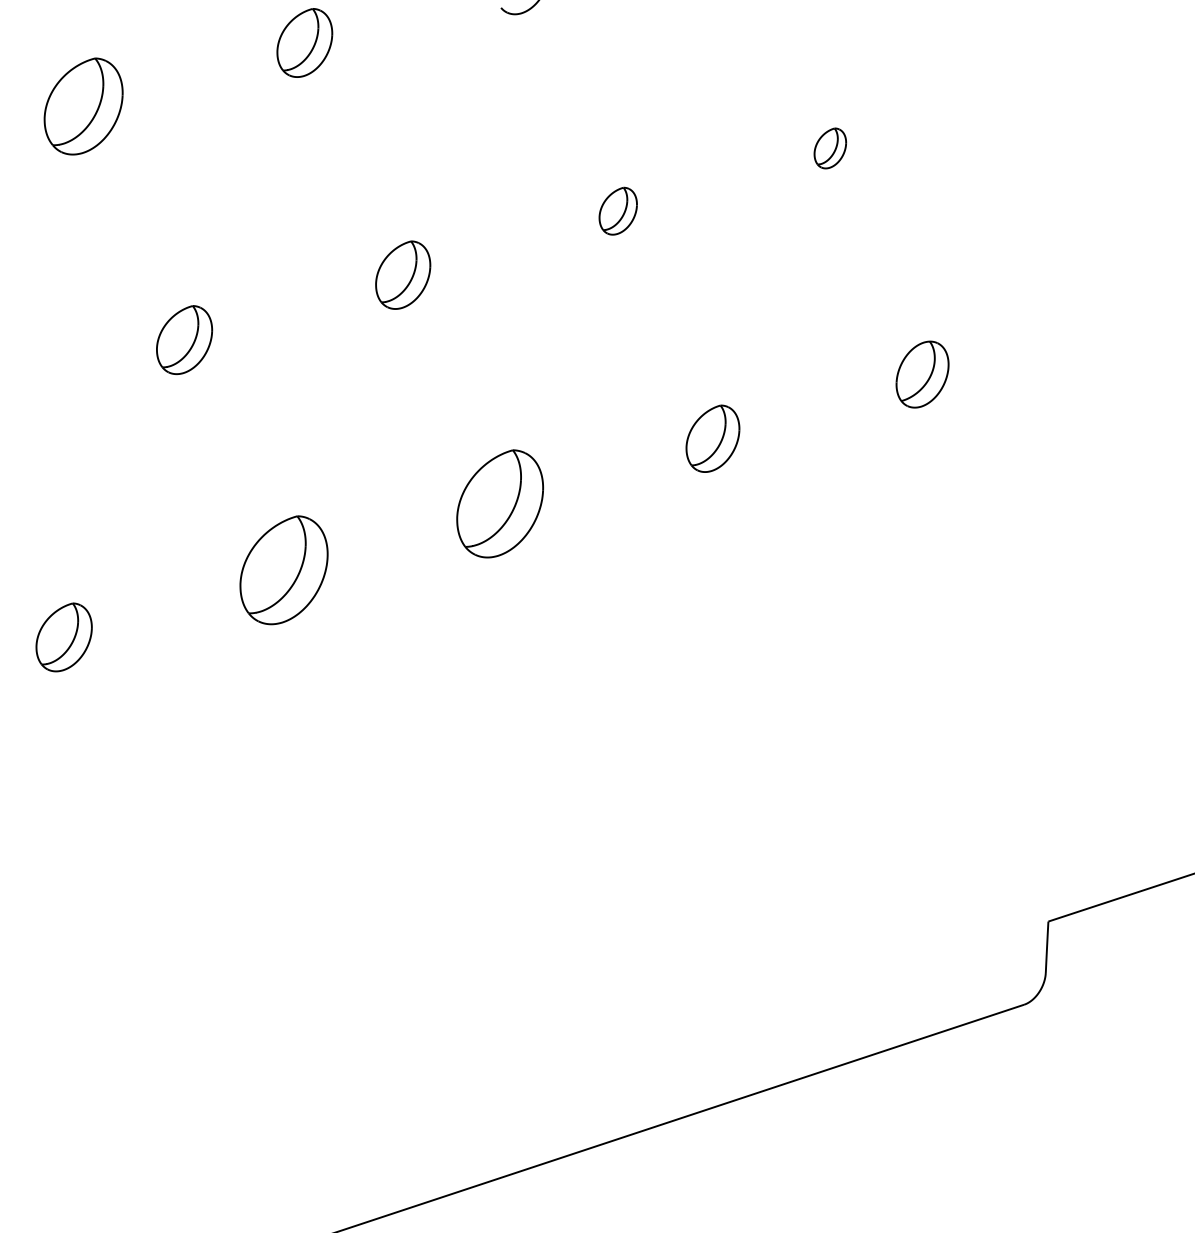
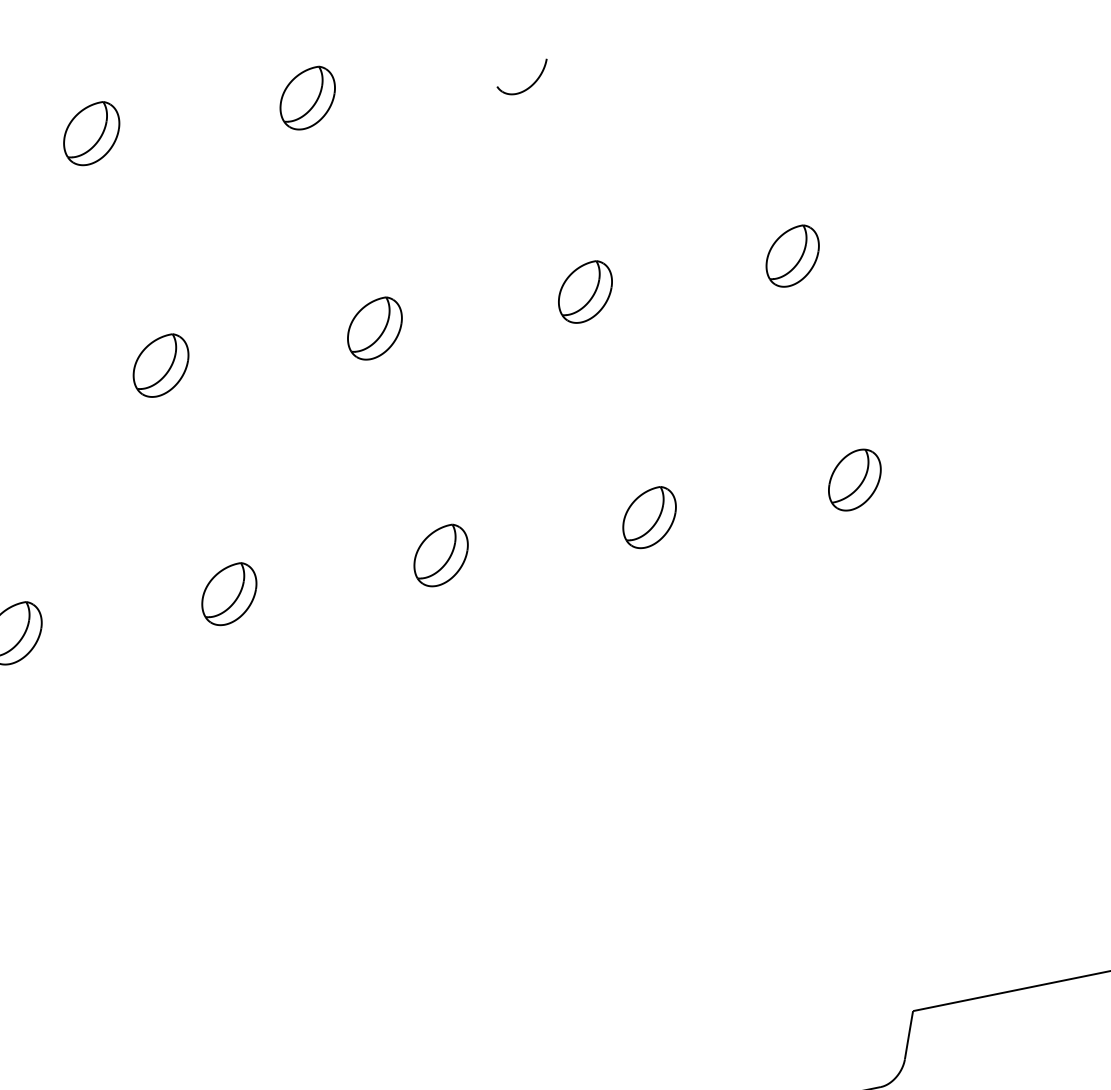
part: (83, 106) -> (91, 133), size x0.71
part: (830, 148) -> (792, 256), size x1.67
part: (617, 210) -> (584, 291), size x1.43
part: (499, 503) -> (440, 554), size x0.62
part: (283, 569) -> (229, 593), size x0.62

